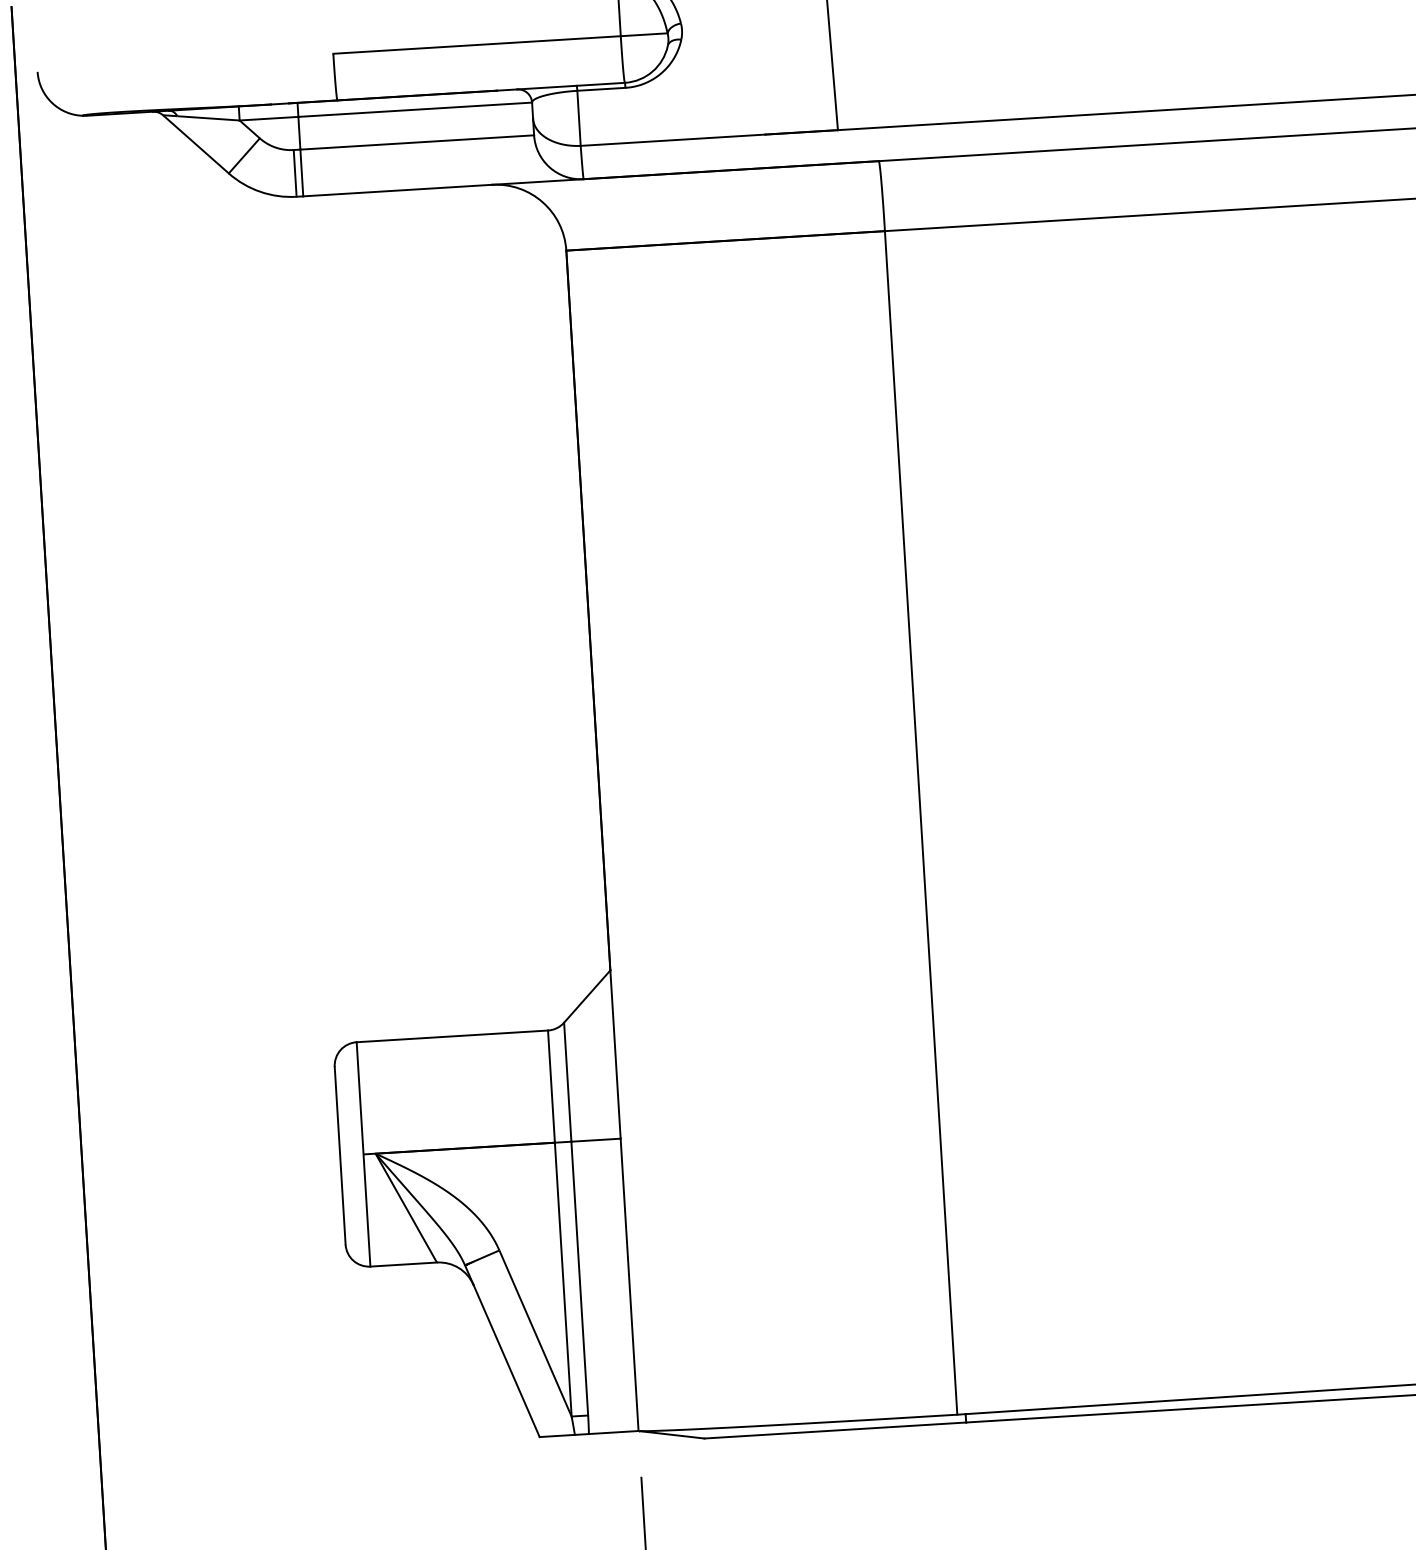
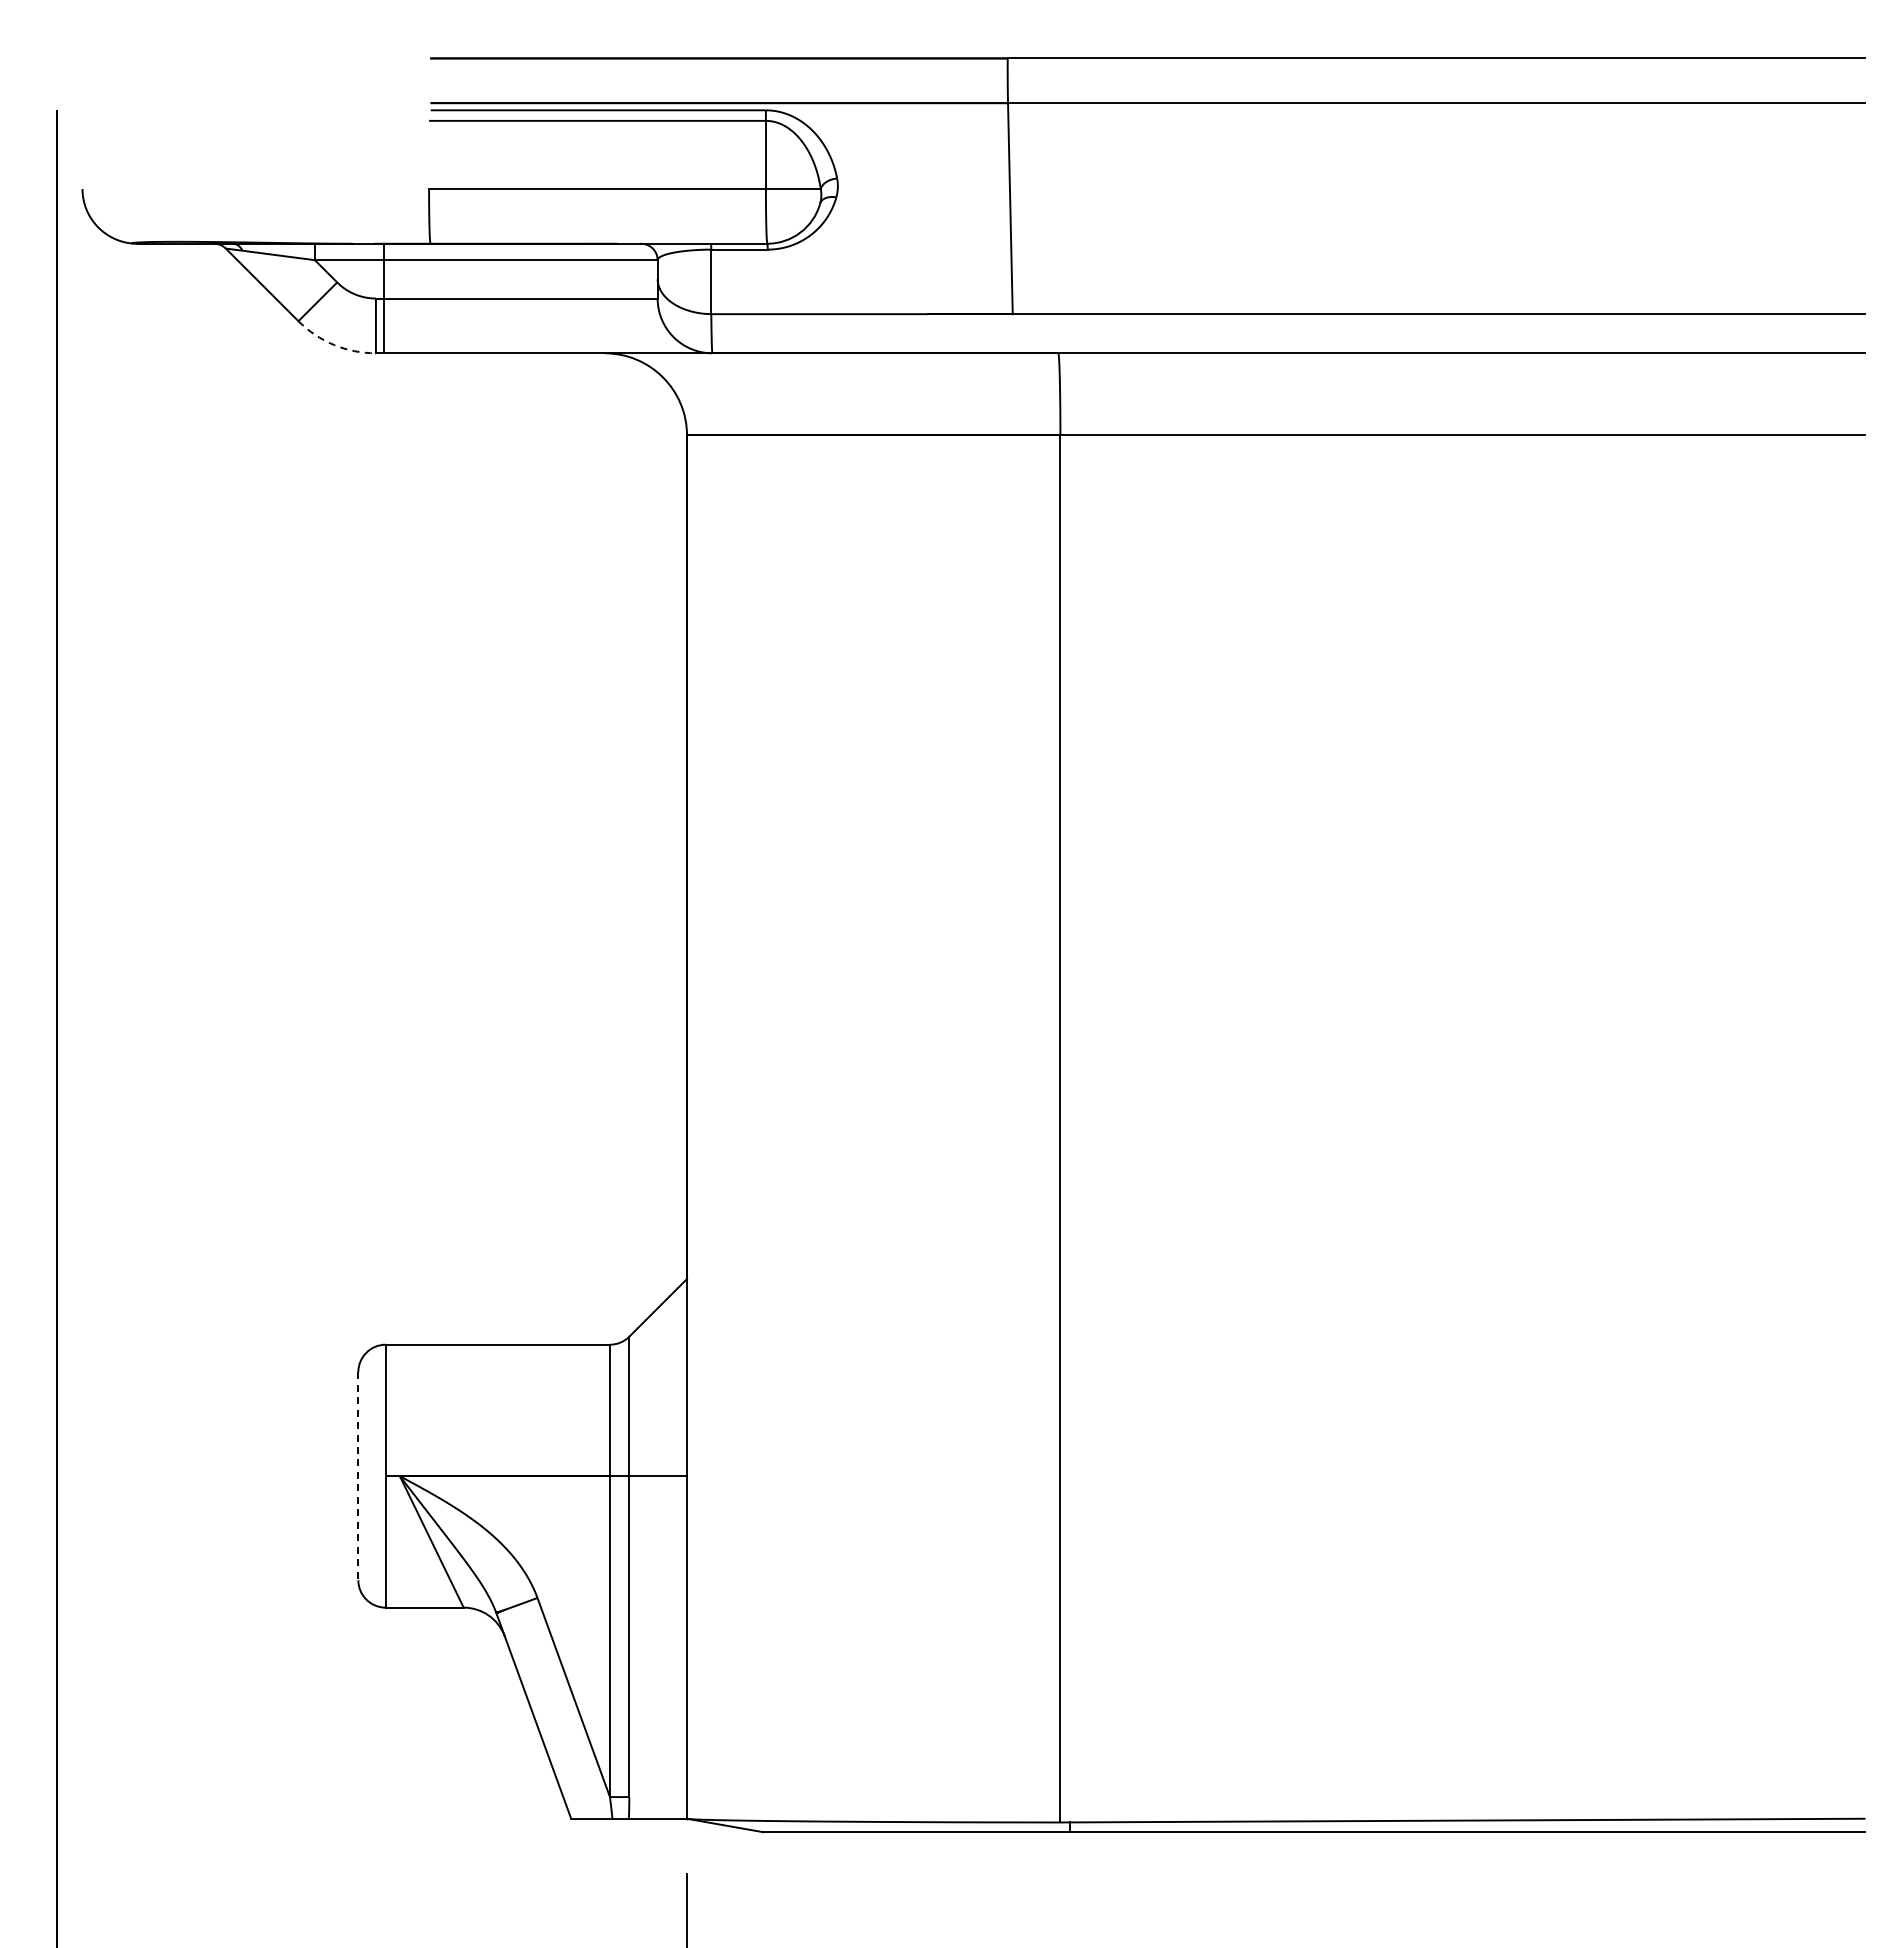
arc: (260, 191) -> (334, 344), solid -> dashed
line: (340, 1156) -> (358, 1476), solid -> dashed

